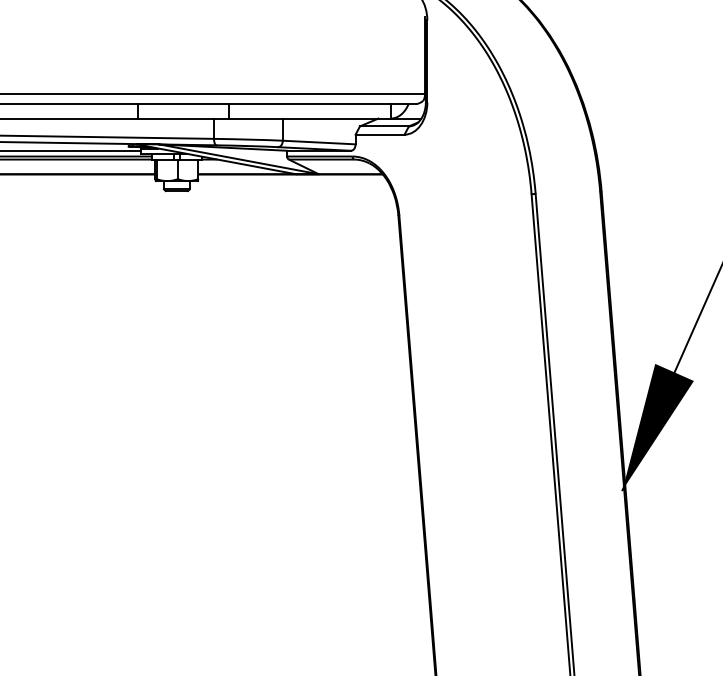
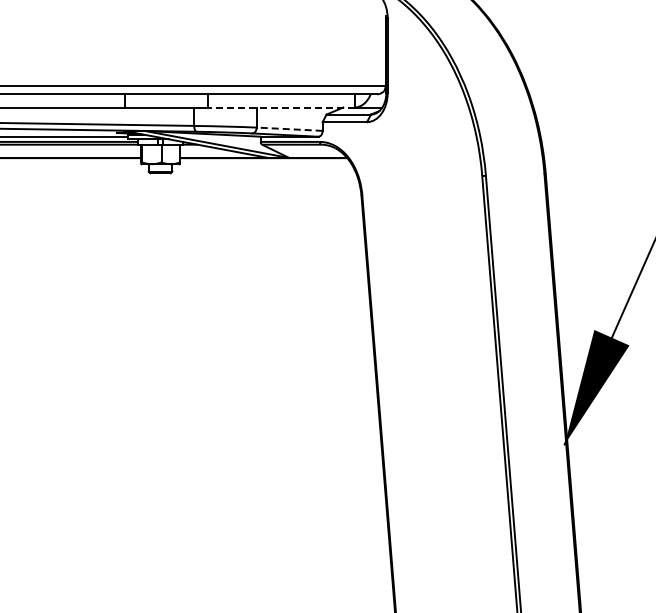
line: (309, 118) -> (280, 107), solid -> dashed
line: (319, 142) -> (289, 129), solid -> dashed

